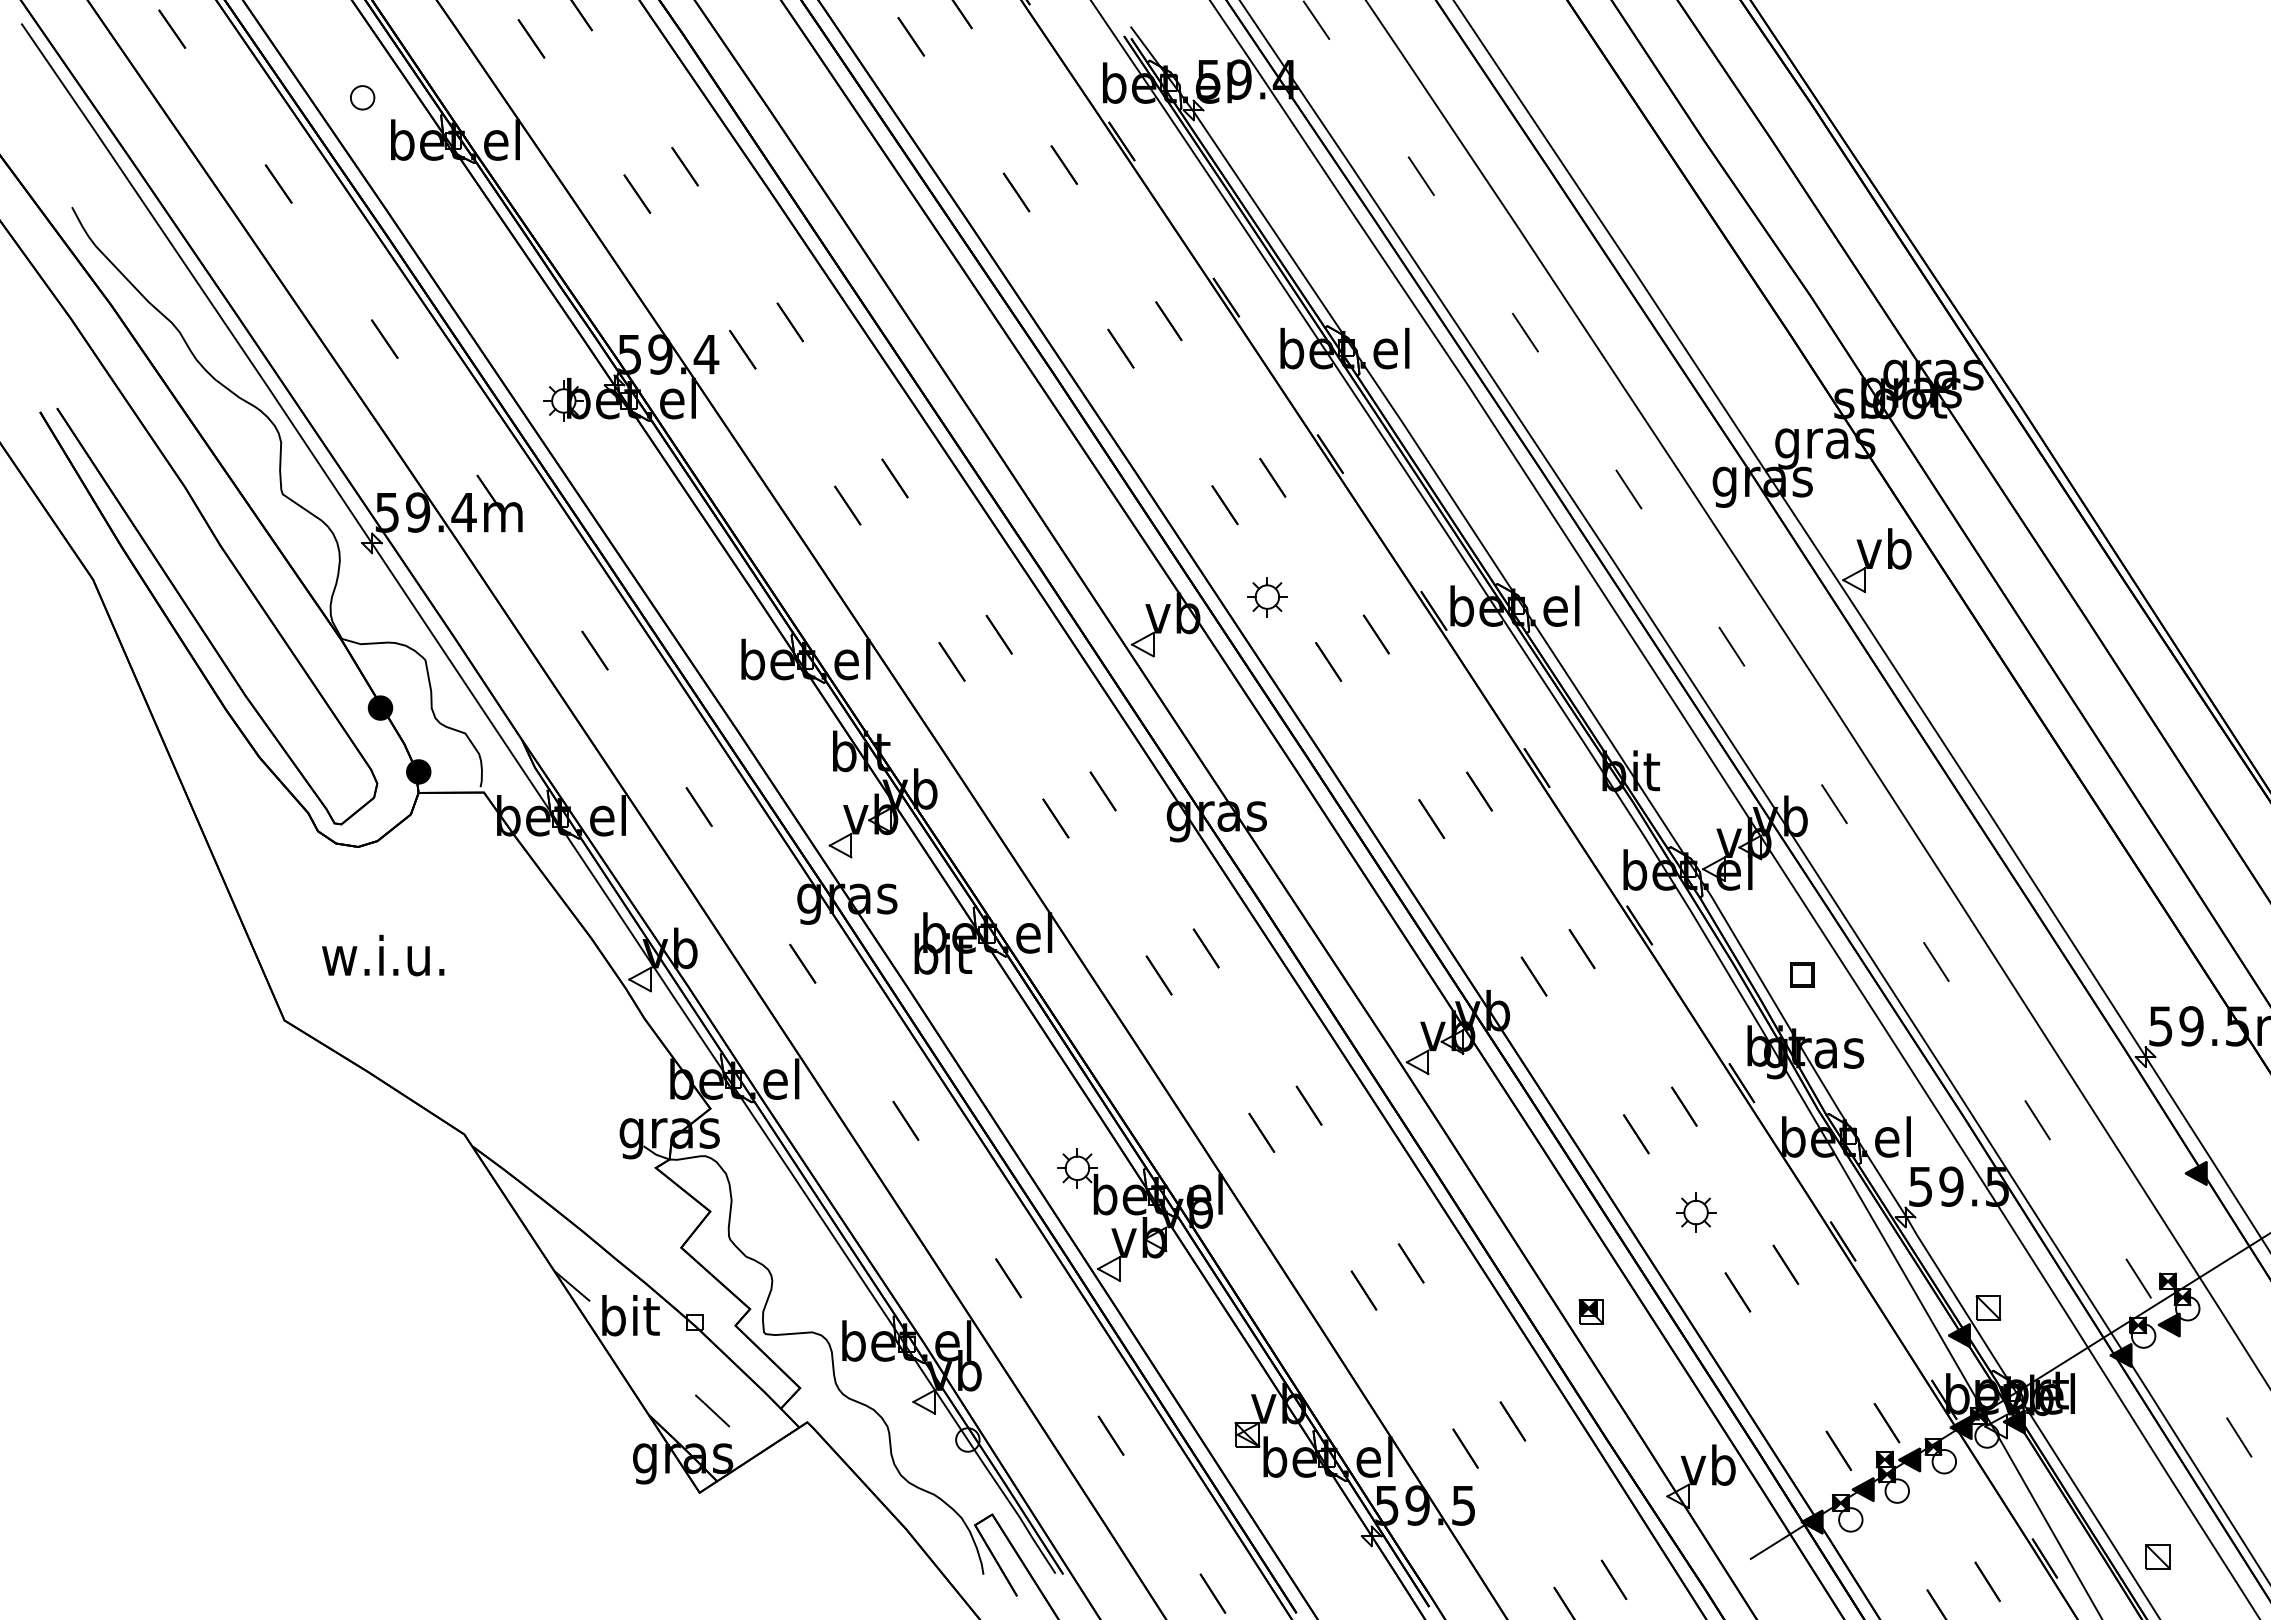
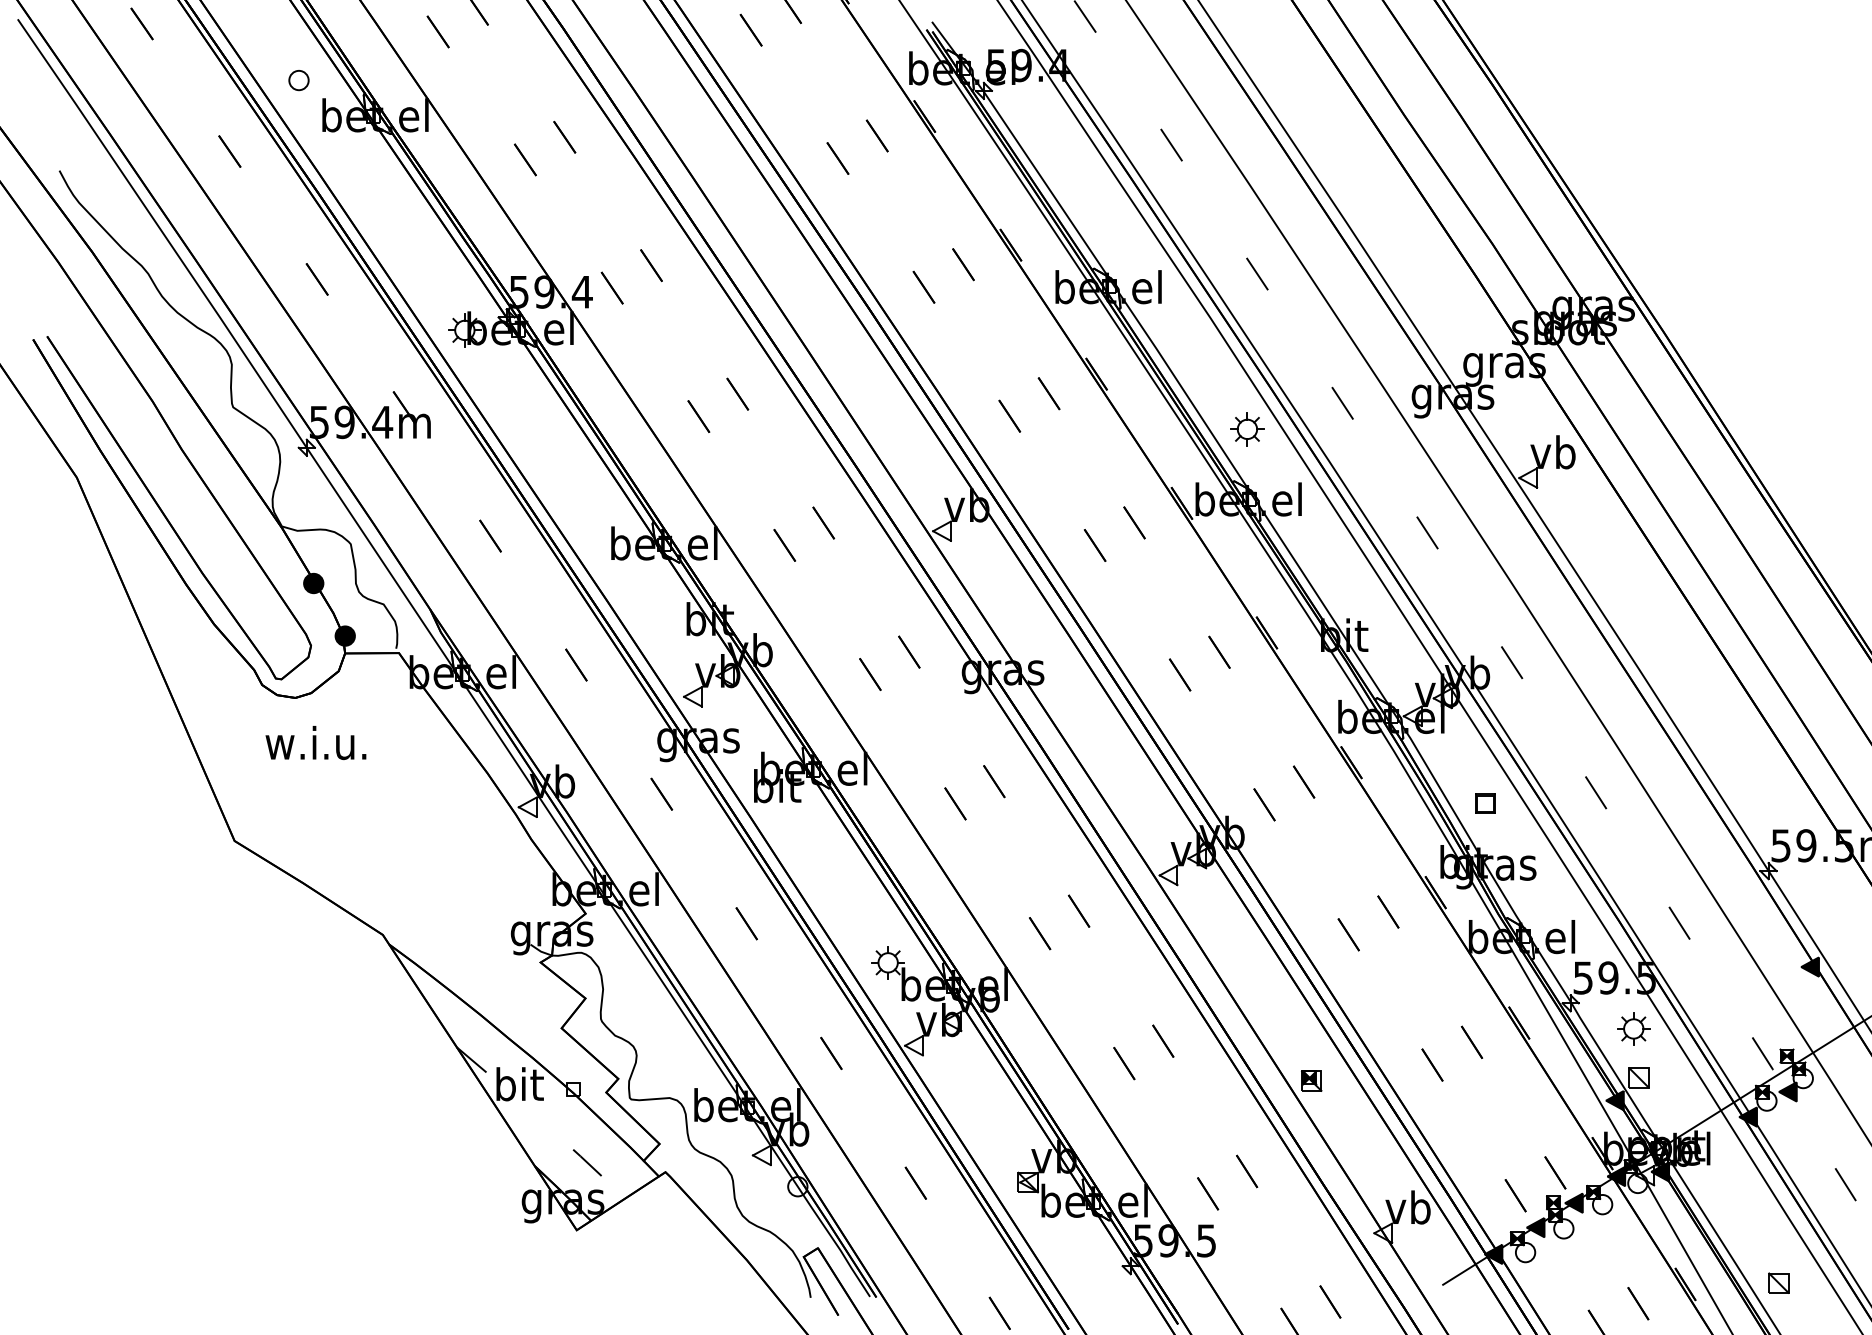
part: (1267, 597) -> (1247, 429), moved
text: (383, 955) -> (316, 742), moved
part: (1696, 1212) -> (1634, 1028), moved

